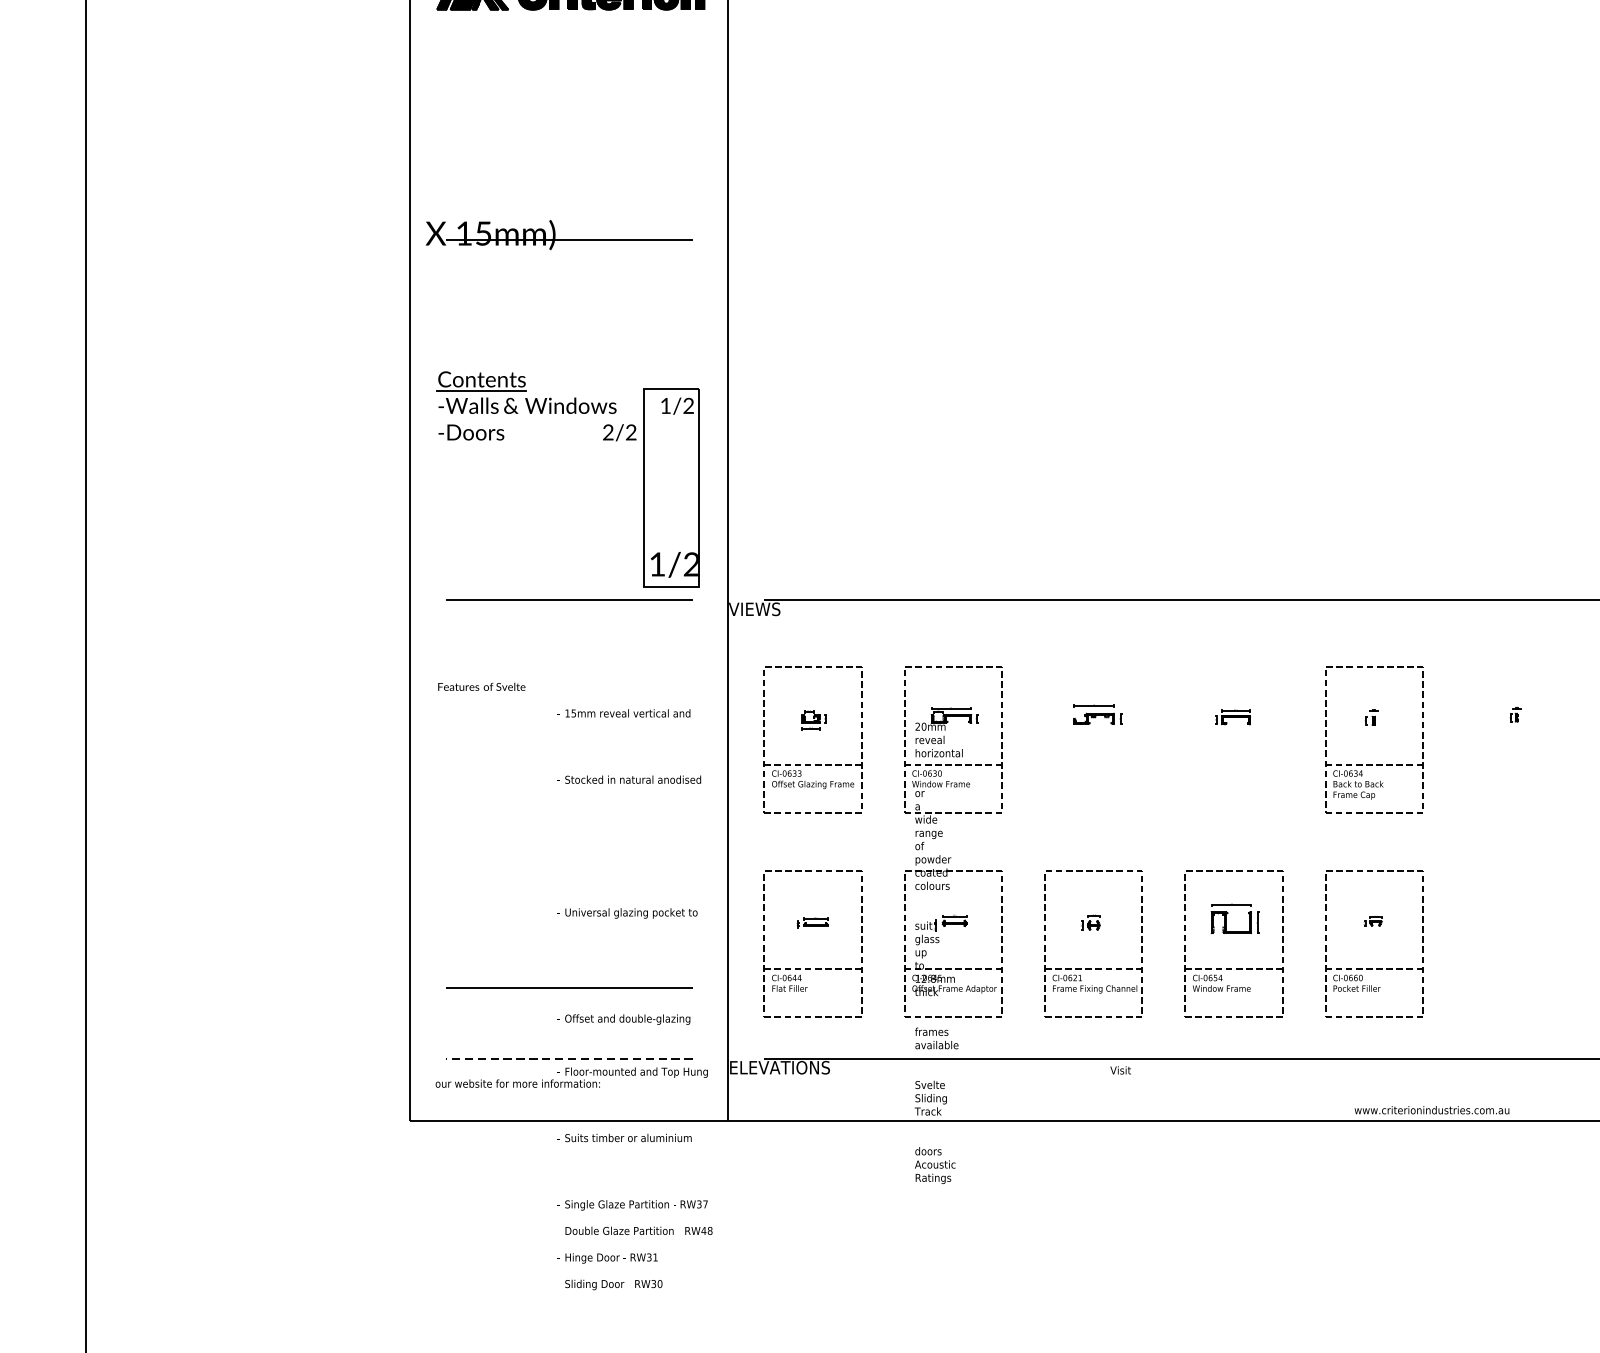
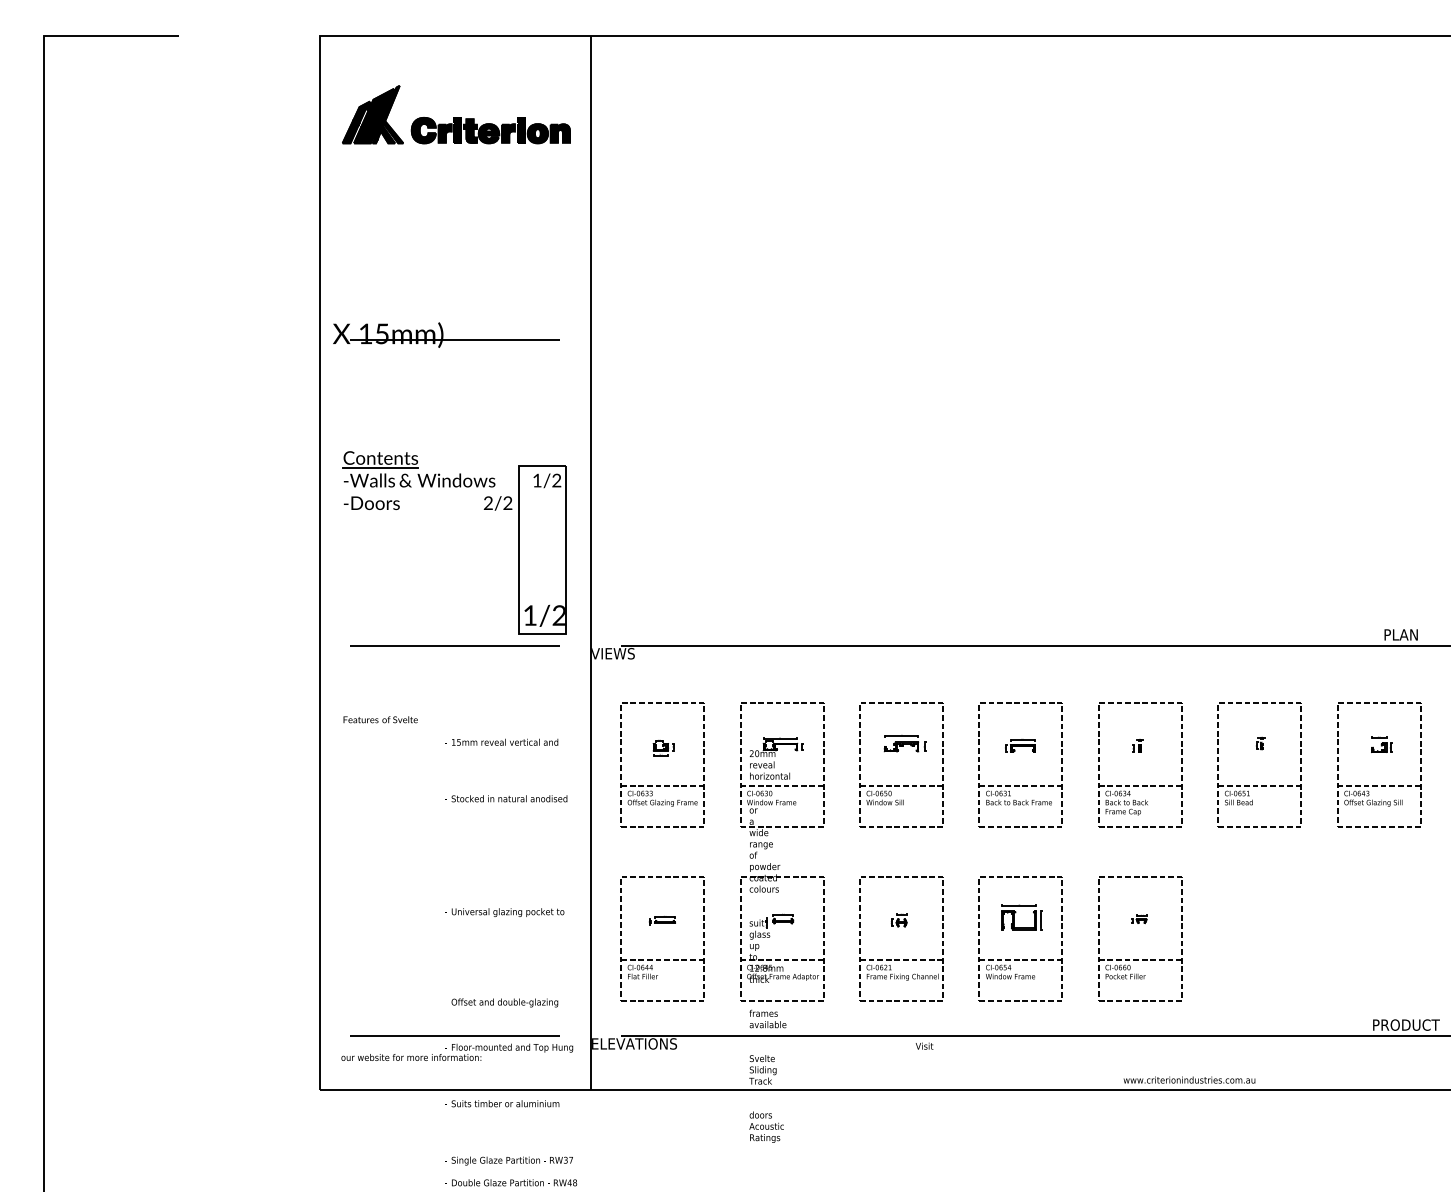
part: (1091, 764) -> (899, 785), added
part: (1232, 764) -> (1019, 785), added
part: (1511, 764) -> (1257, 785), added
line: (568, 987) -> (454, 975), removed
line: (569, 1058) -> (455, 1036), dashed -> solid

